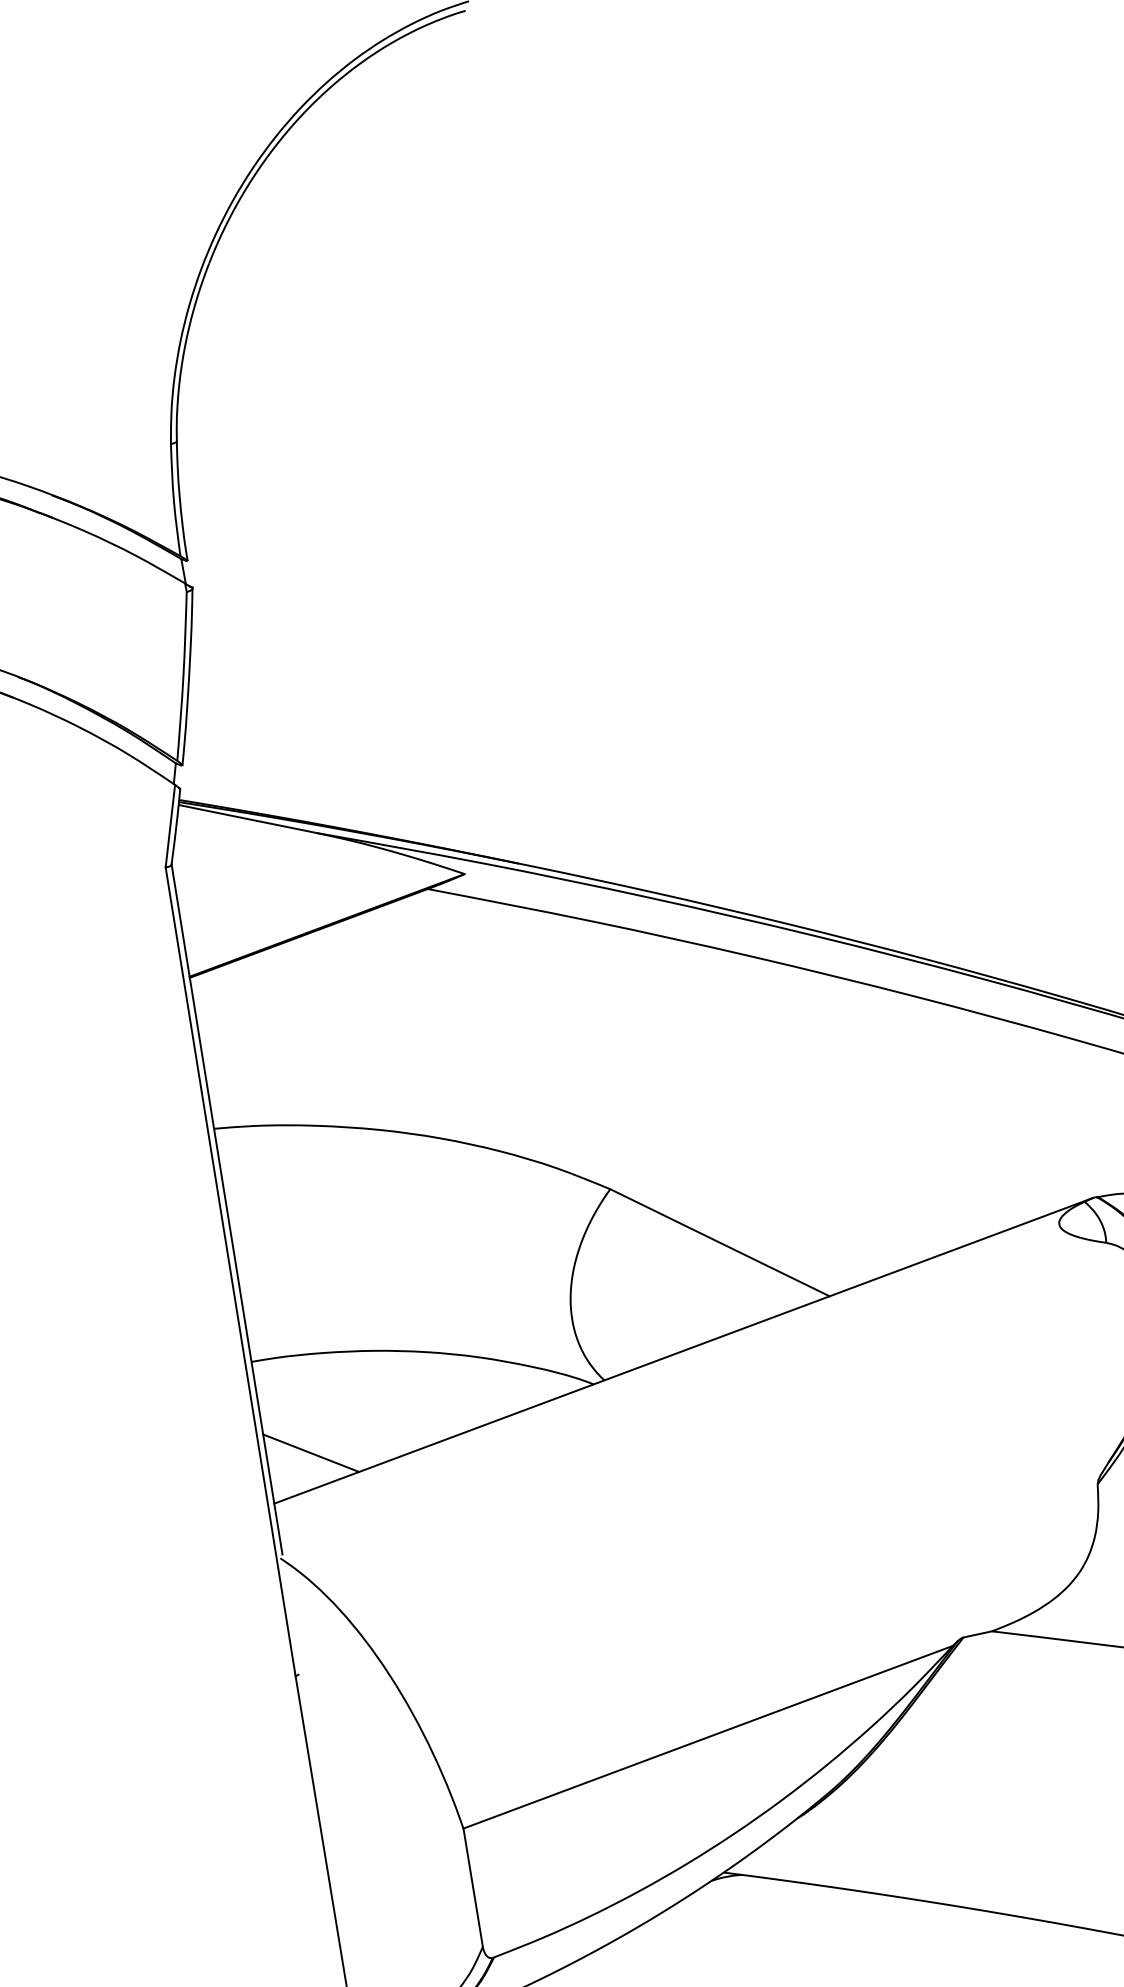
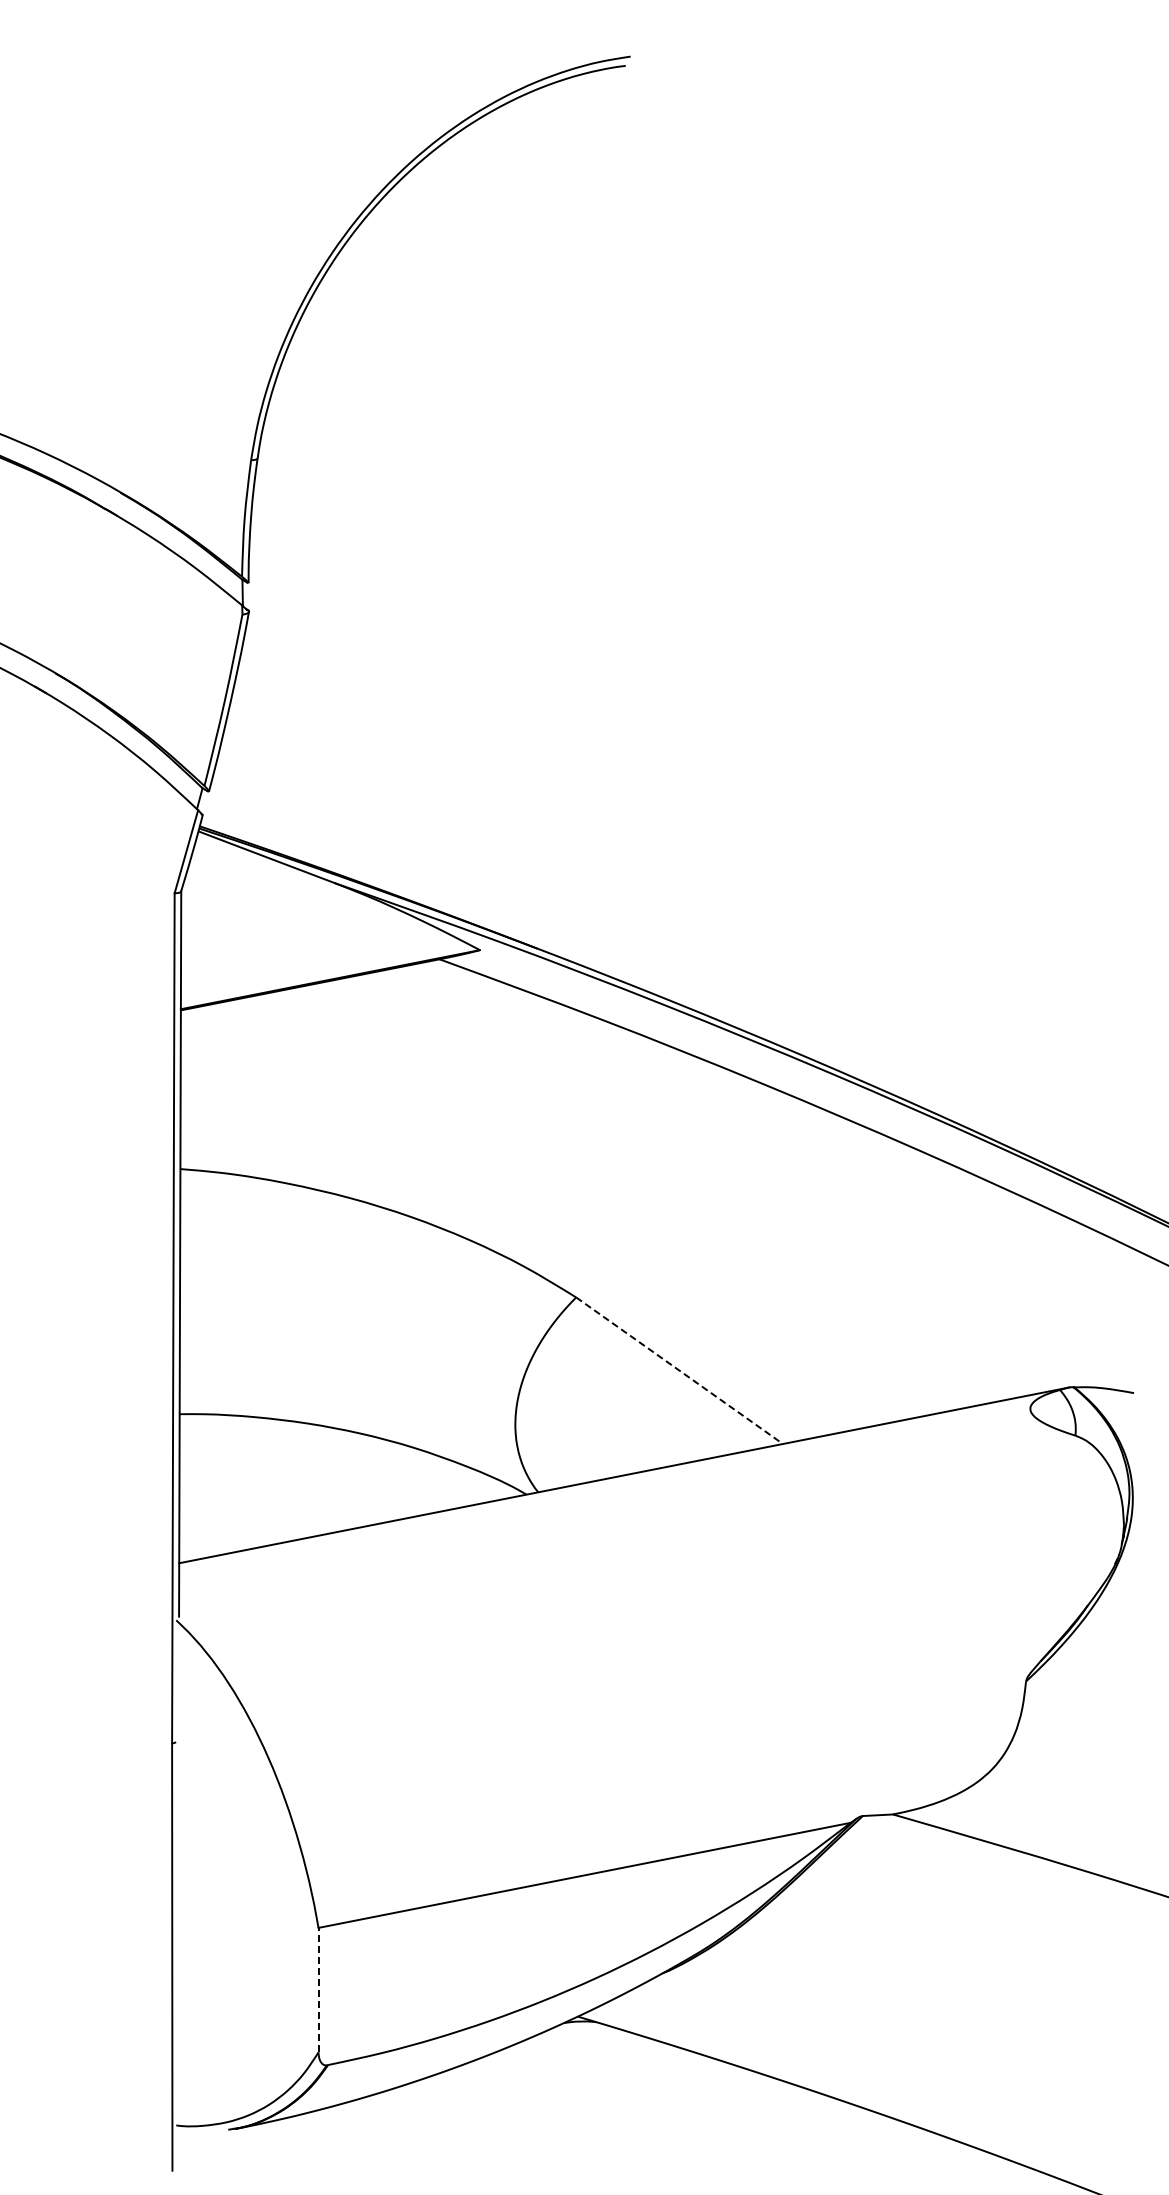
line: (719, 1242) -> (679, 1370), solid -> dashed
line: (311, 1452) -> (225, 1517), removed
line: (473, 1887) -> (318, 1989), solid -> dashed

